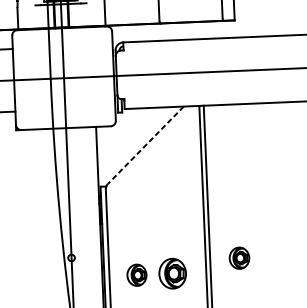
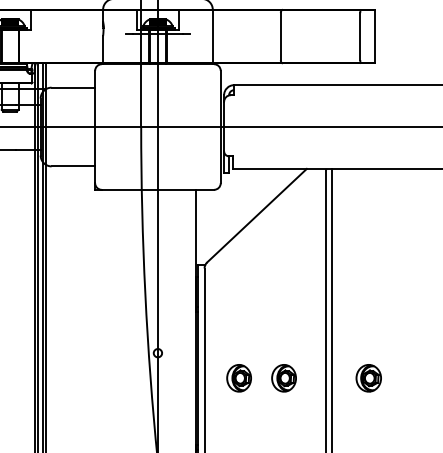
line: (145, 146) -> (256, 216), dashed -> solid
part: (239, 258) -> (368, 378), moved
part: (172, 273) -> (283, 378), size x0.71

